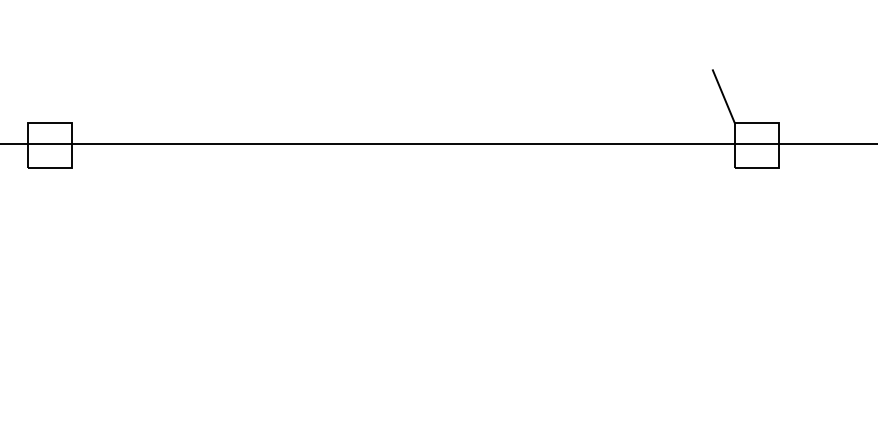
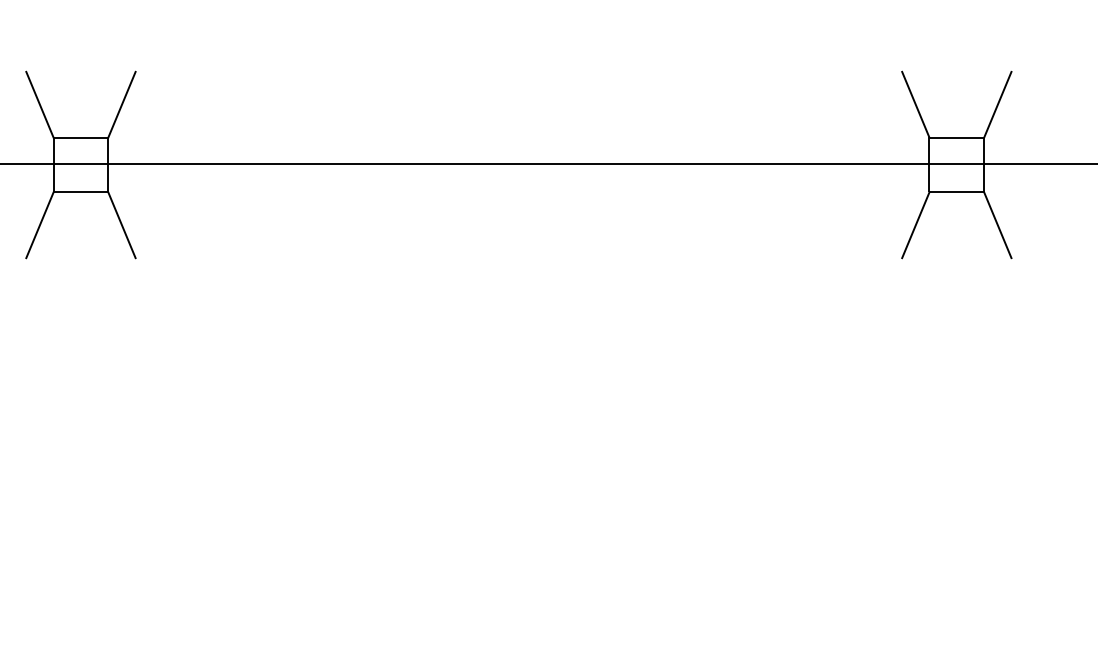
line: (16, 96) -> (39, 104), added
line: (82, 96) -> (121, 104), added
line: (789, 96) -> (997, 104), added
line: (16, 194) -> (39, 225), added
line: (82, 194) -> (121, 225), added
line: (723, 194) -> (915, 225), added
line: (789, 194) -> (997, 225), added

